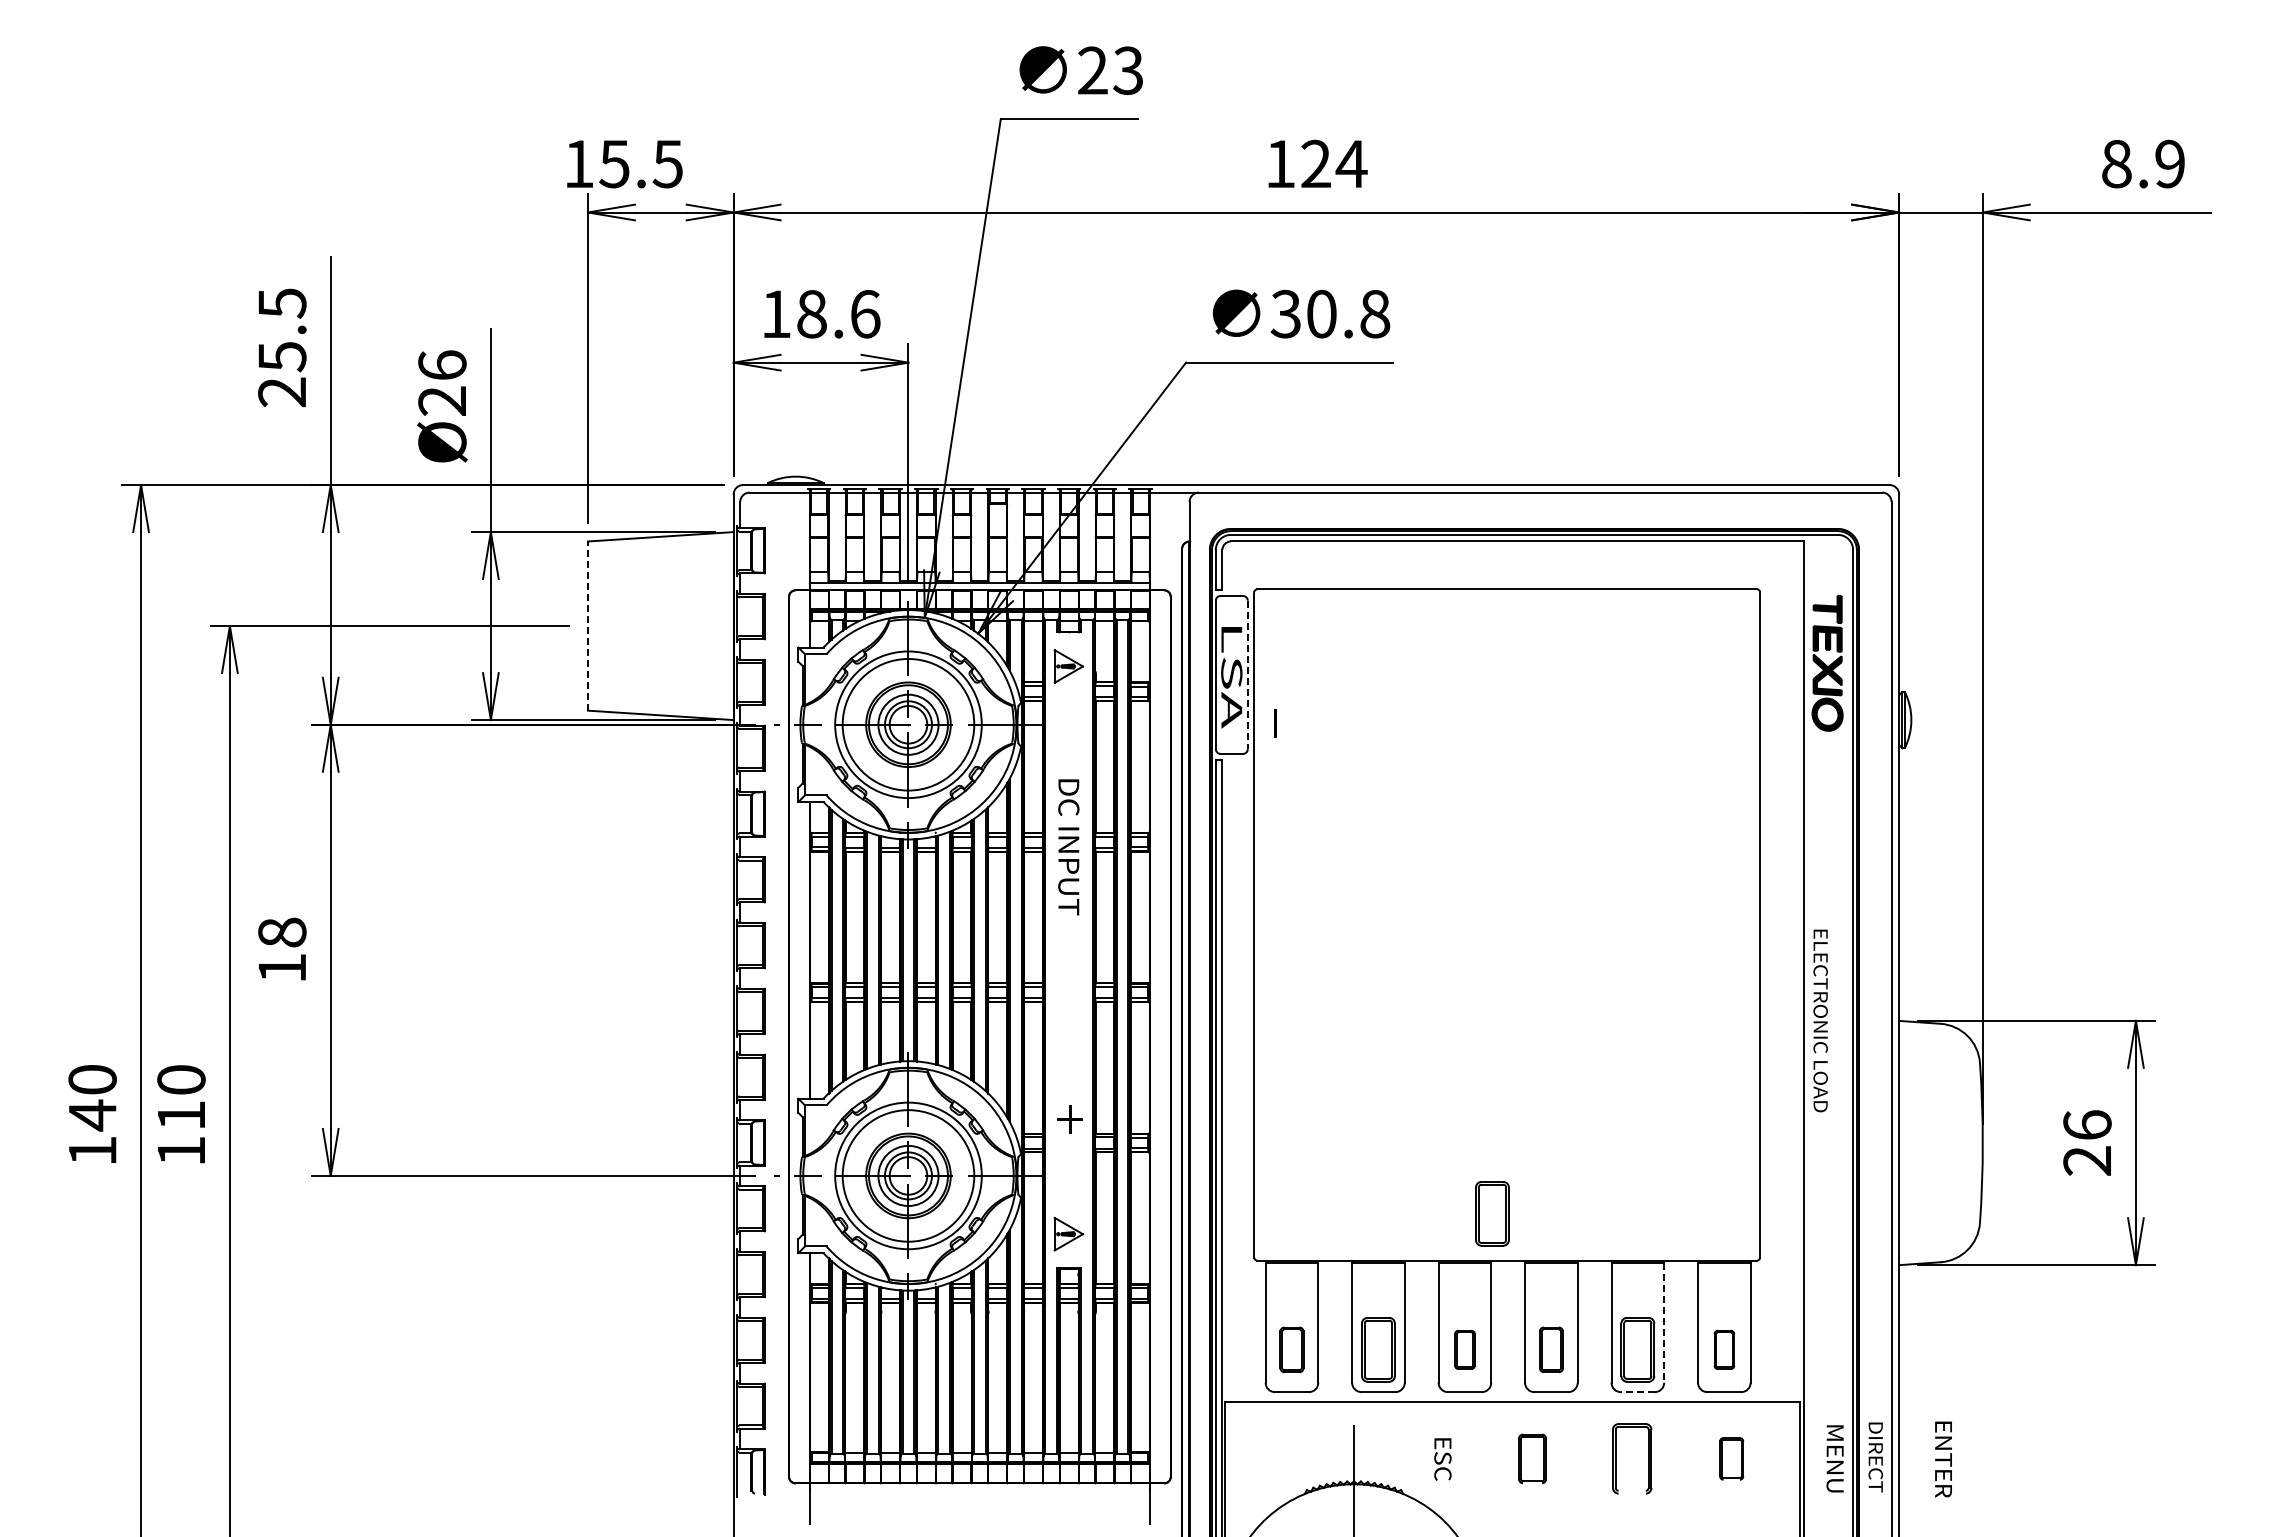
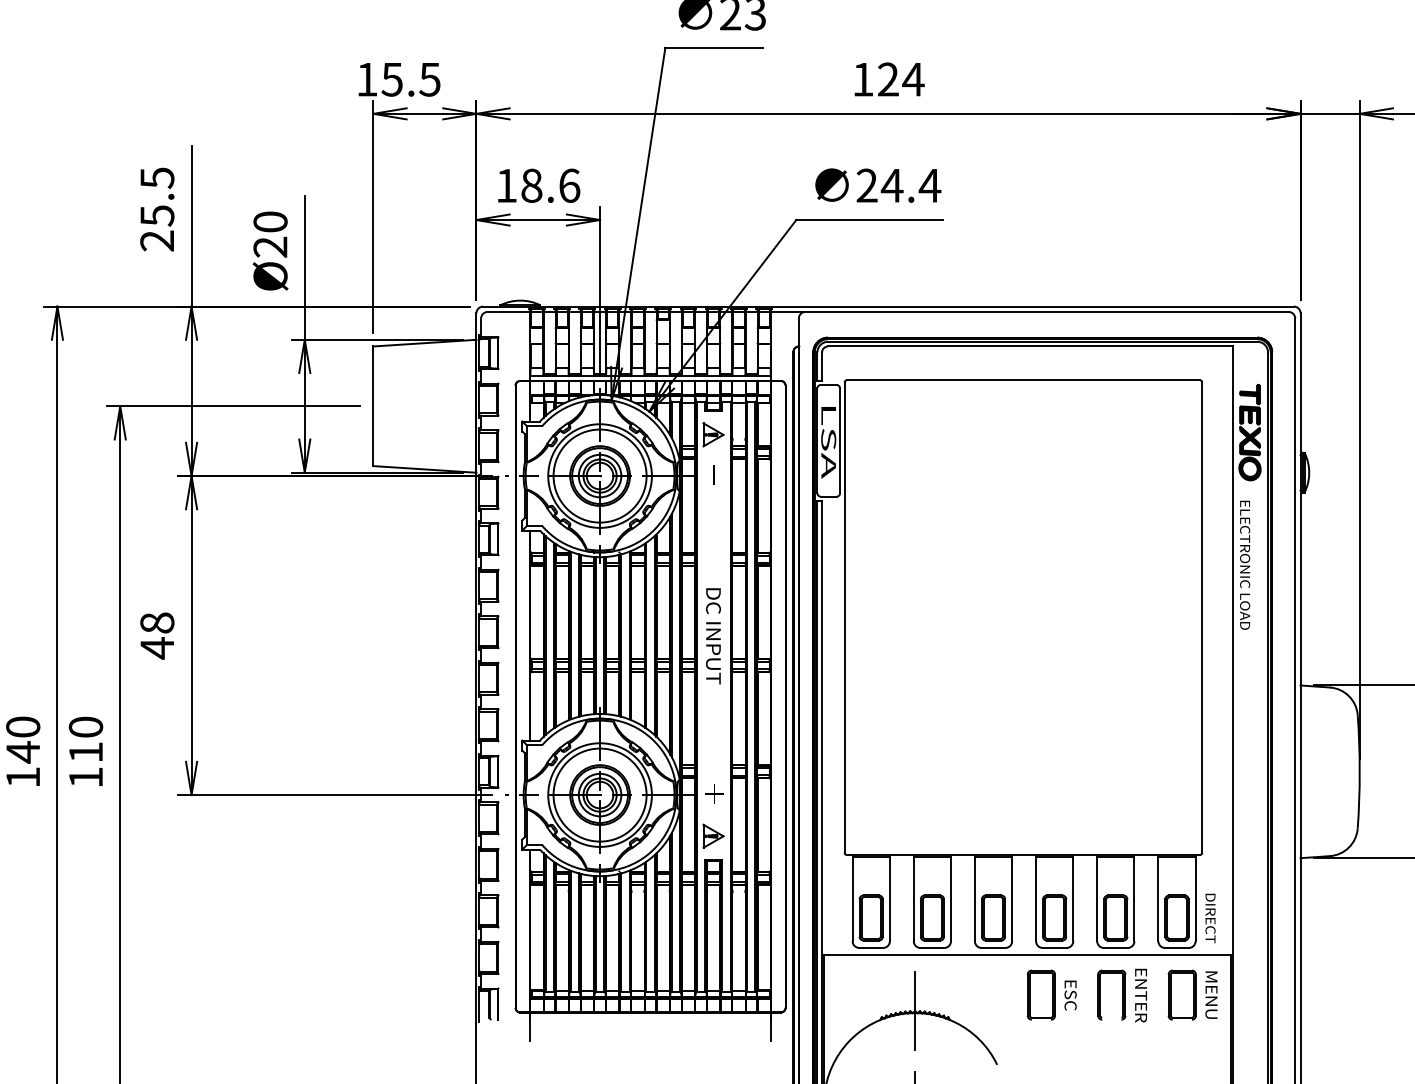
text: (1330, 313) -> (898, 185), 30.8 -> 24.4
text: (442, 364) -> (270, 221), Ø26 -> Ø20
line: (587, 626) -> (373, 406), dashed -> solid
line: (1247, 675) -> (839, 441), dashed -> solid
text: (1275, 723) -> (713, 475), moved
text: (1068, 847) -> (713, 636), moved
text: (281, 968) -> (156, 648), 18 -> 48
text: (1820, 1020) -> (1244, 564), moved
text: (1069, 1119) -> (713, 794), moved
part: (1492, 1213) -> (1013, 821), removed
line: (1664, 1323) -> (1134, 899), dashed -> solid
part: (1291, 1349) -> (870, 917), size x1.43
part: (1464, 1349) -> (993, 917), size x1.67
part: (1551, 1349) -> (1054, 917), size x1.43
part: (1724, 1349) -> (1177, 917), size x1.67
line: (1637, 1392) -> (1115, 948), dashed -> solid
text: (1875, 1457) -> (1210, 918), moved
part: (1532, 1458) -> (1041, 994), size x1.43
part: (1731, 1458) -> (1182, 994), size x1.67
text: (1834, 1458) -> (1211, 994), moved
text: (1442, 1459) -> (1070, 995), moved
text: (1943, 1459) -> (1141, 995), moved

